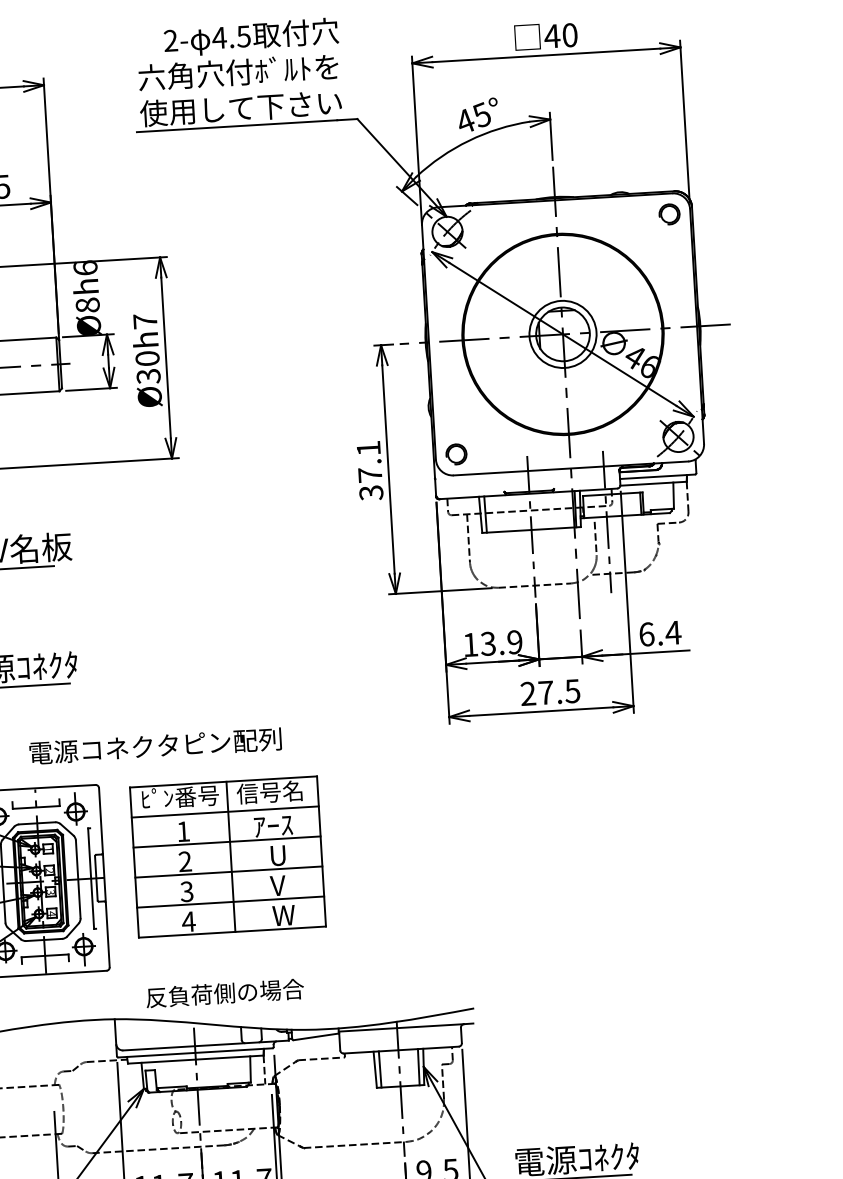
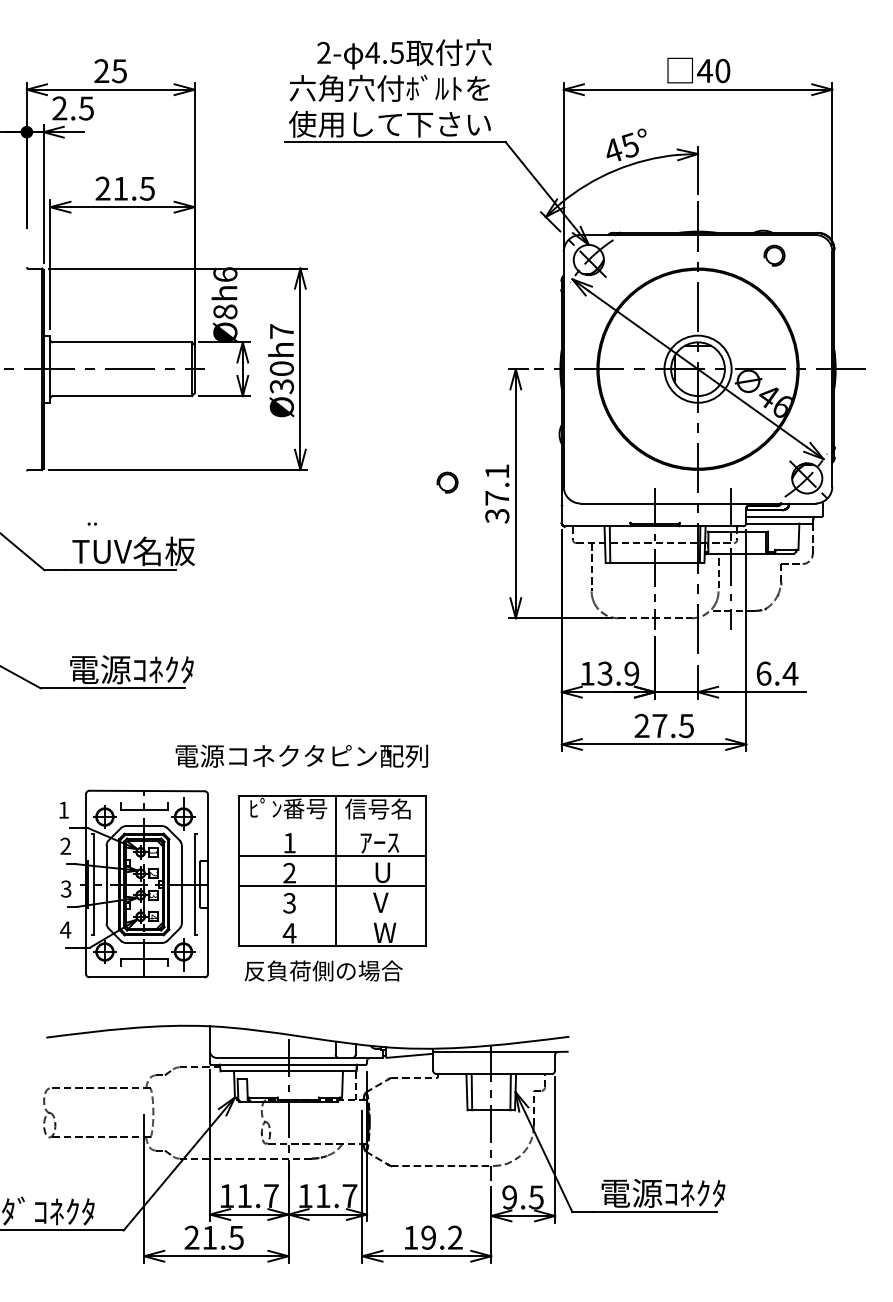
part: (669, 214) -> (774, 255), moved
part: (456, 454) -> (447, 482), moved
text: (155, 745) -> (301, 755), moved
line: (225, 811) -> (332, 825), removed
line: (230, 902) -> (332, 916), removed
text: (224, 992) -> (323, 970), moved

